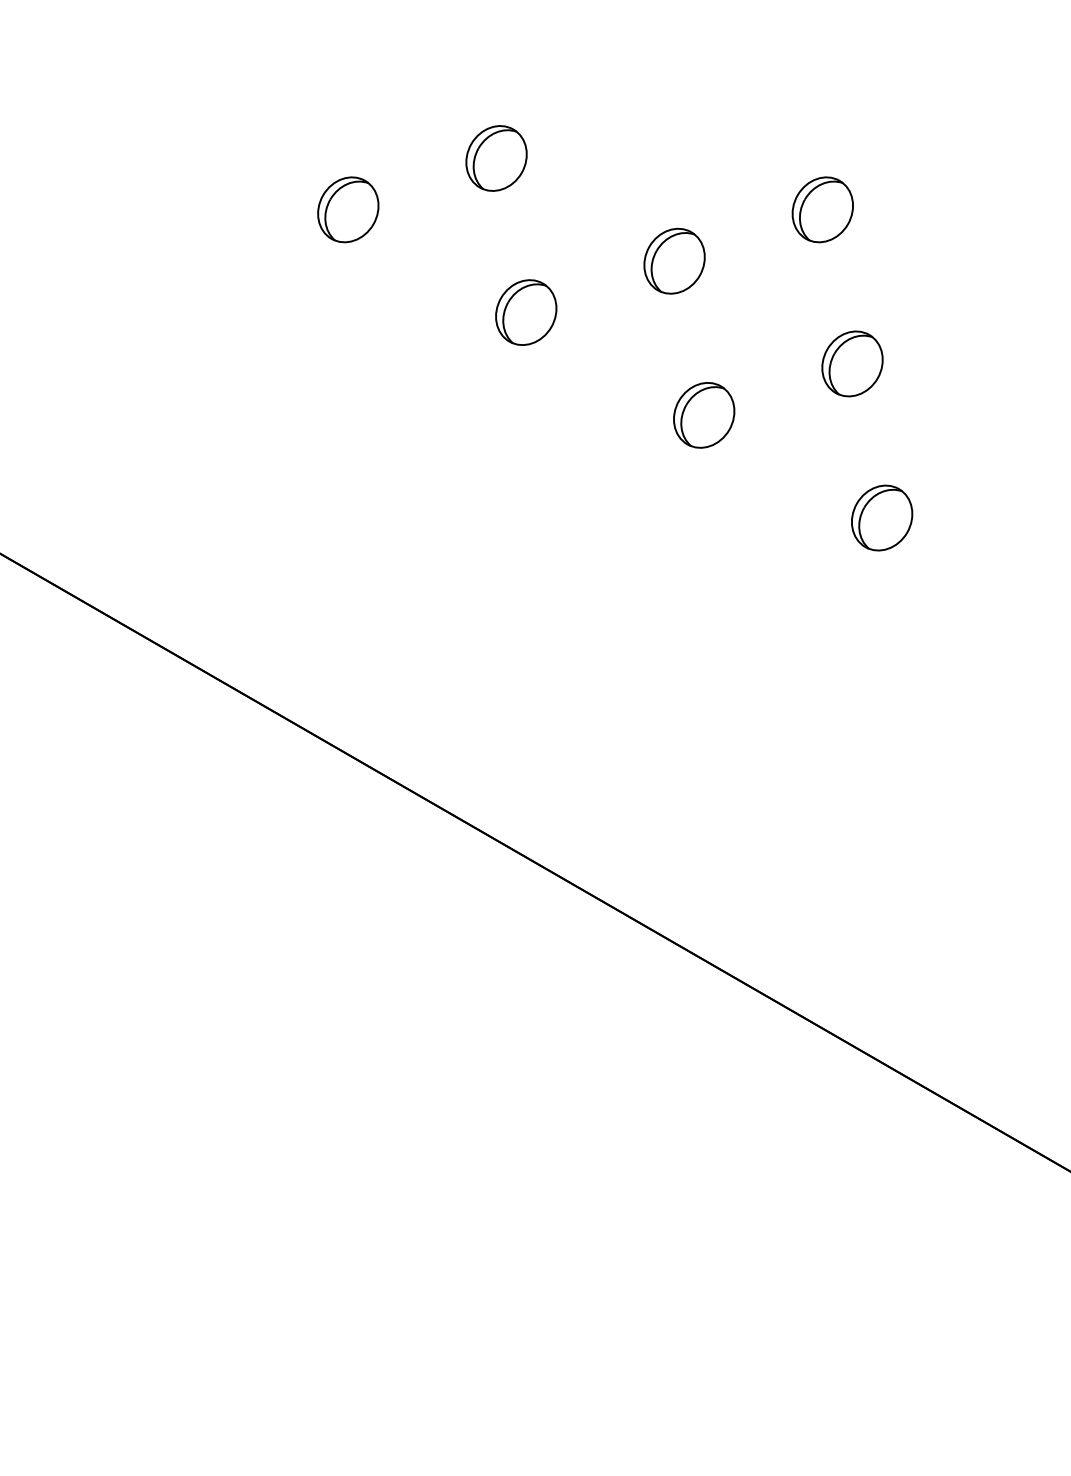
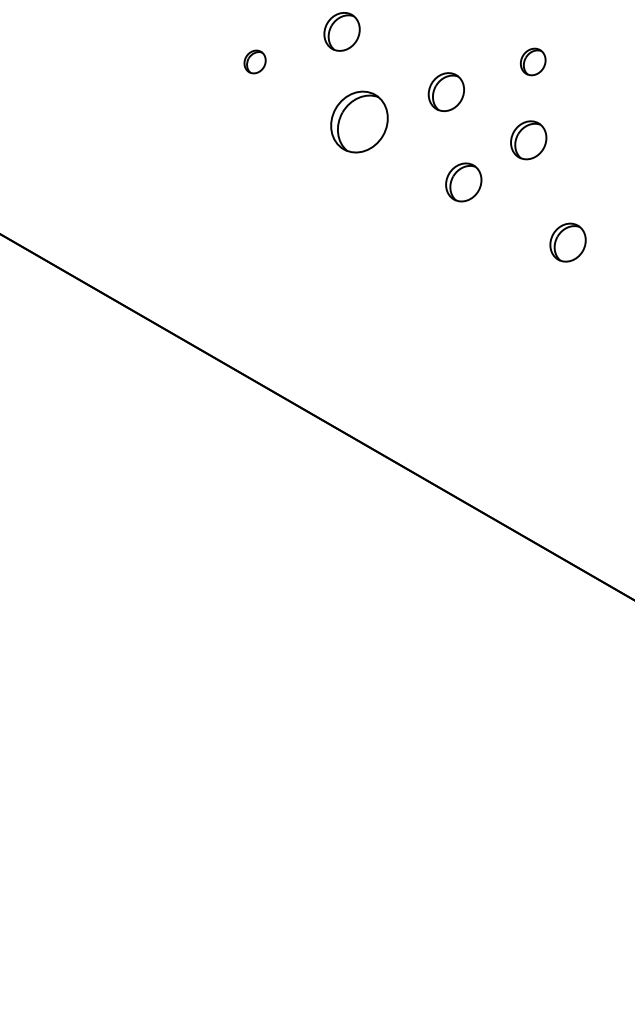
part: (347, 208) -> (254, 61), size x0.6
part: (821, 208) -> (532, 61), size x0.7
part: (526, 313) -> (359, 122), size x1.6
part: (852, 364) -> (528, 140), moved

